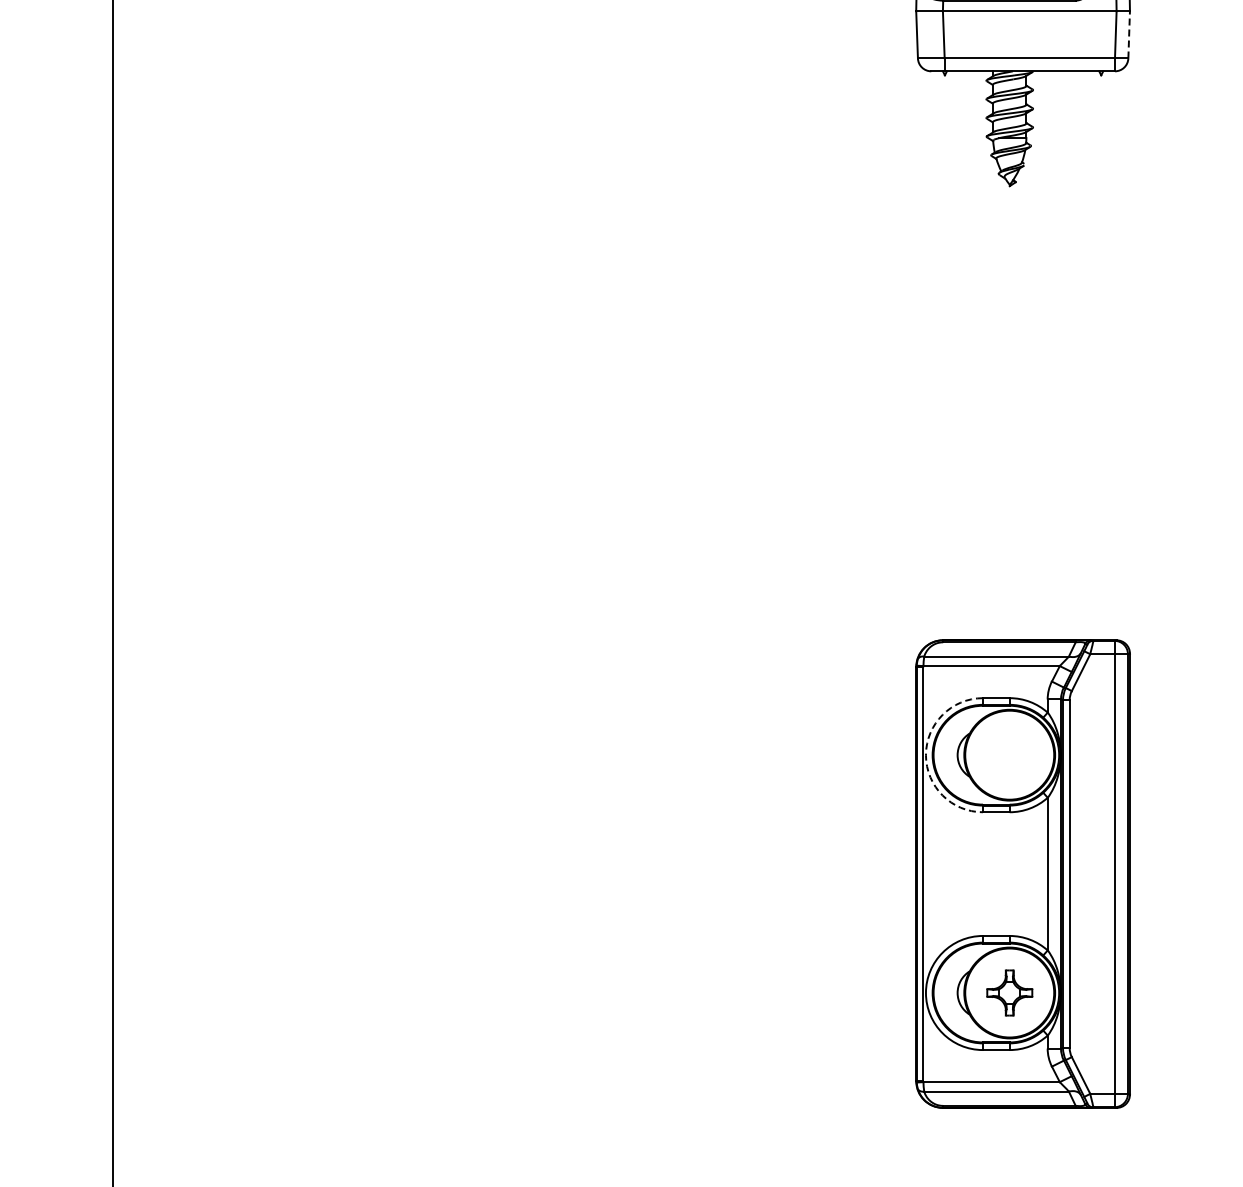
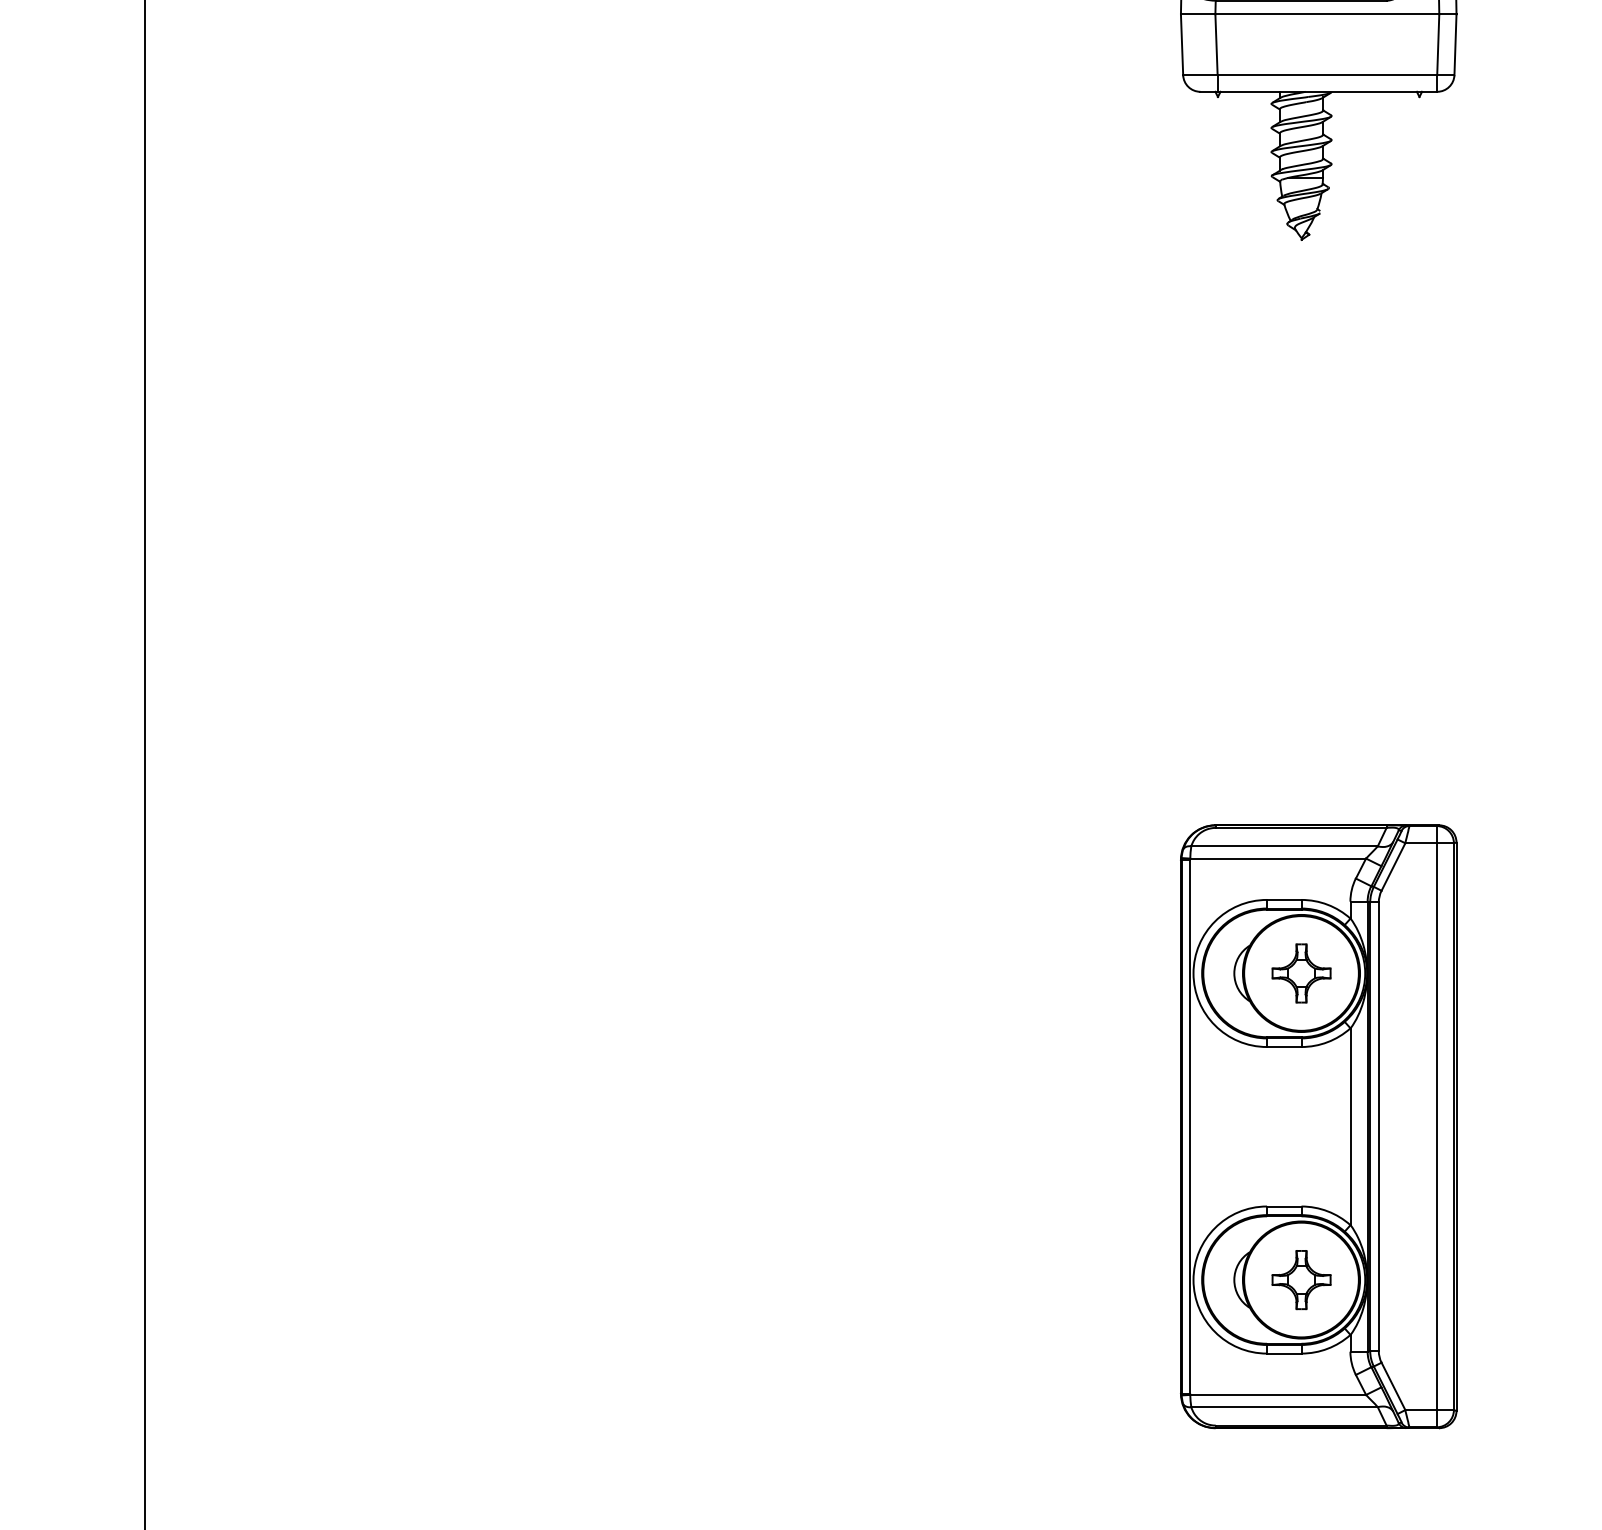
line: (1129, 34) -> (1455, 44), dashed -> solid
part: (1009, 754) -> (1301, 972), added
arc: (925, 755) -> (1192, 973), dashed -> solid

